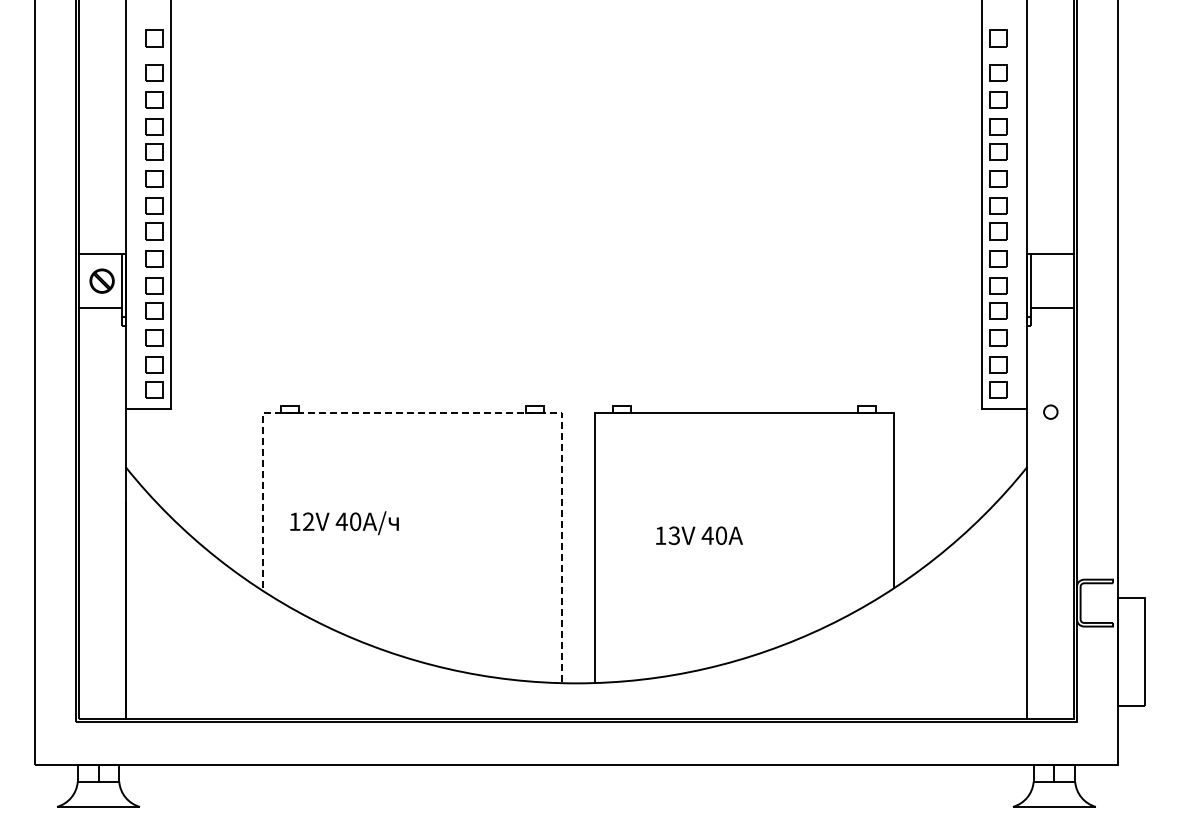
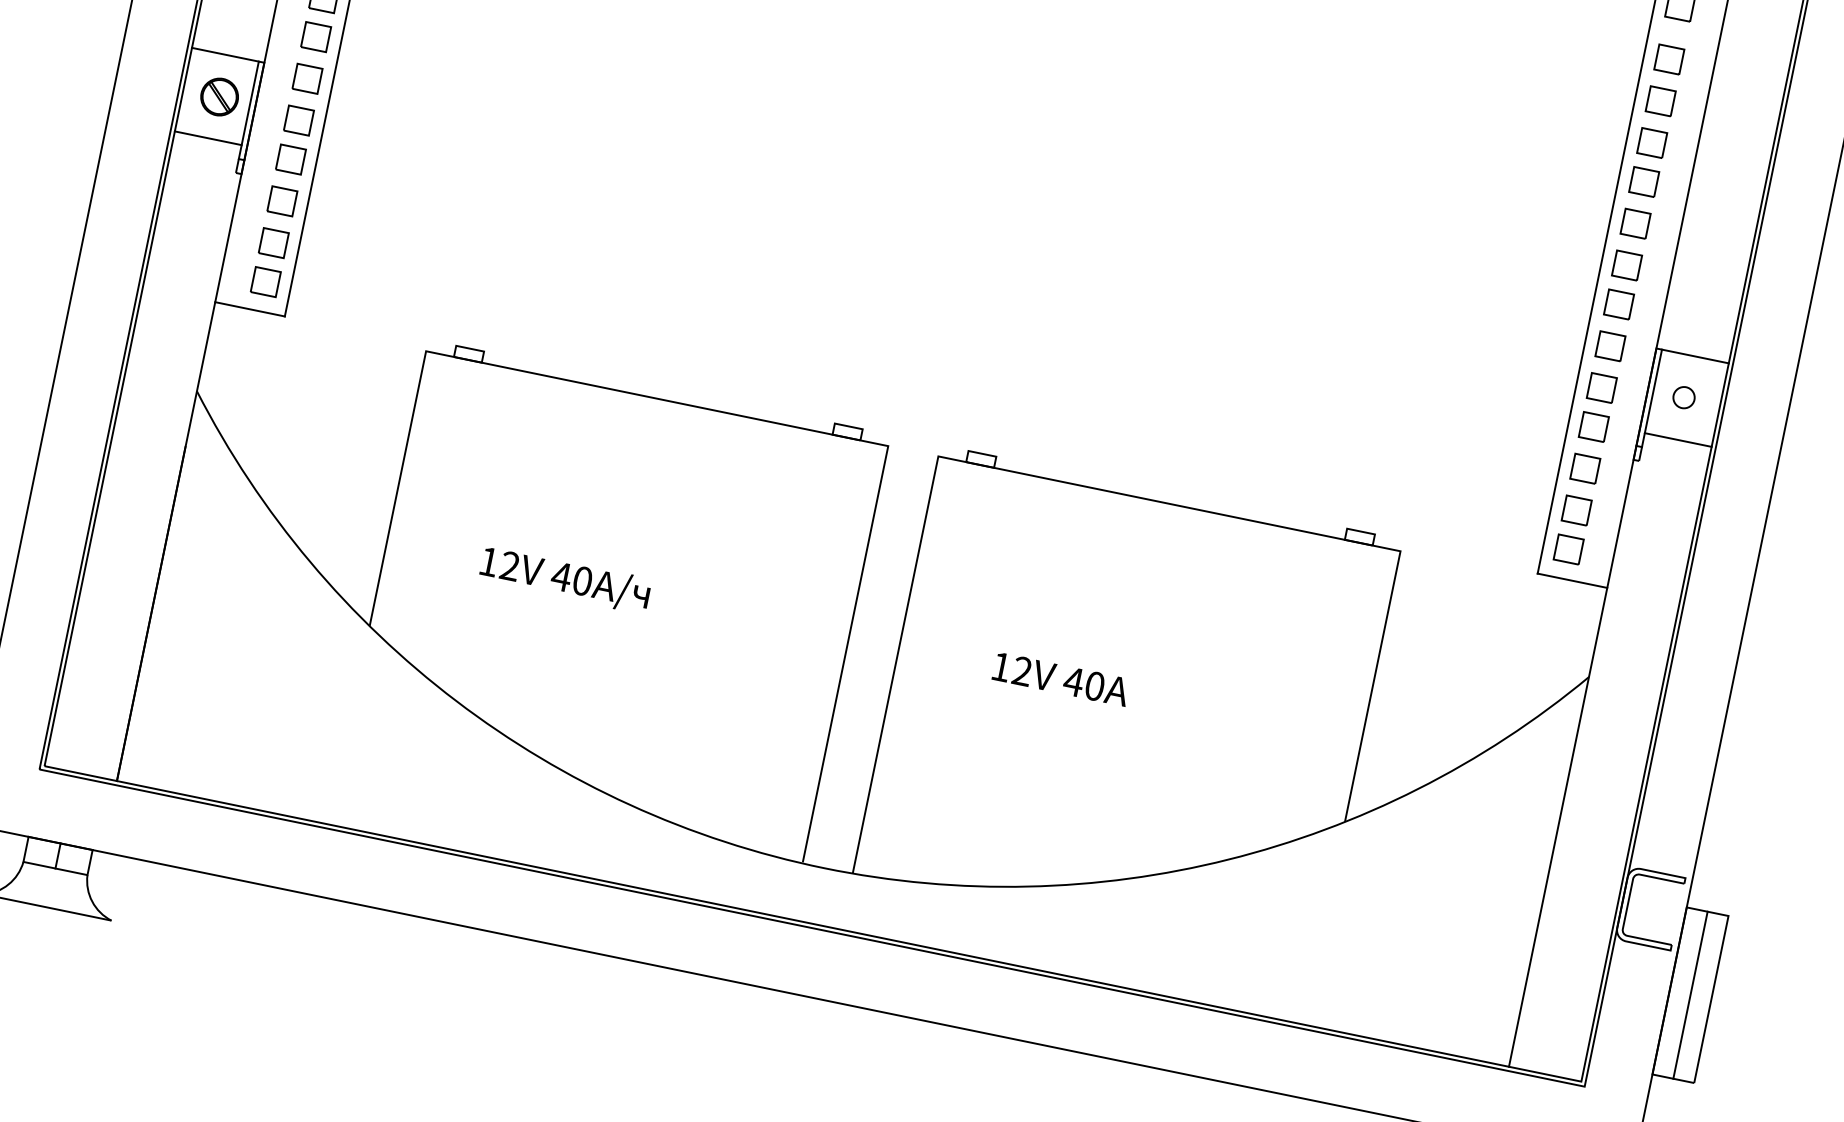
circle: (1050, 411) -> (1683, 396), moved
line: (457, 412) -> (726, 412), dashed -> solid
text: (344, 523) -> (565, 580), moved
text: (674, 536) -> (1022, 672), 13V -> 12V
line: (1131, 651) -> (1691, 994), added

